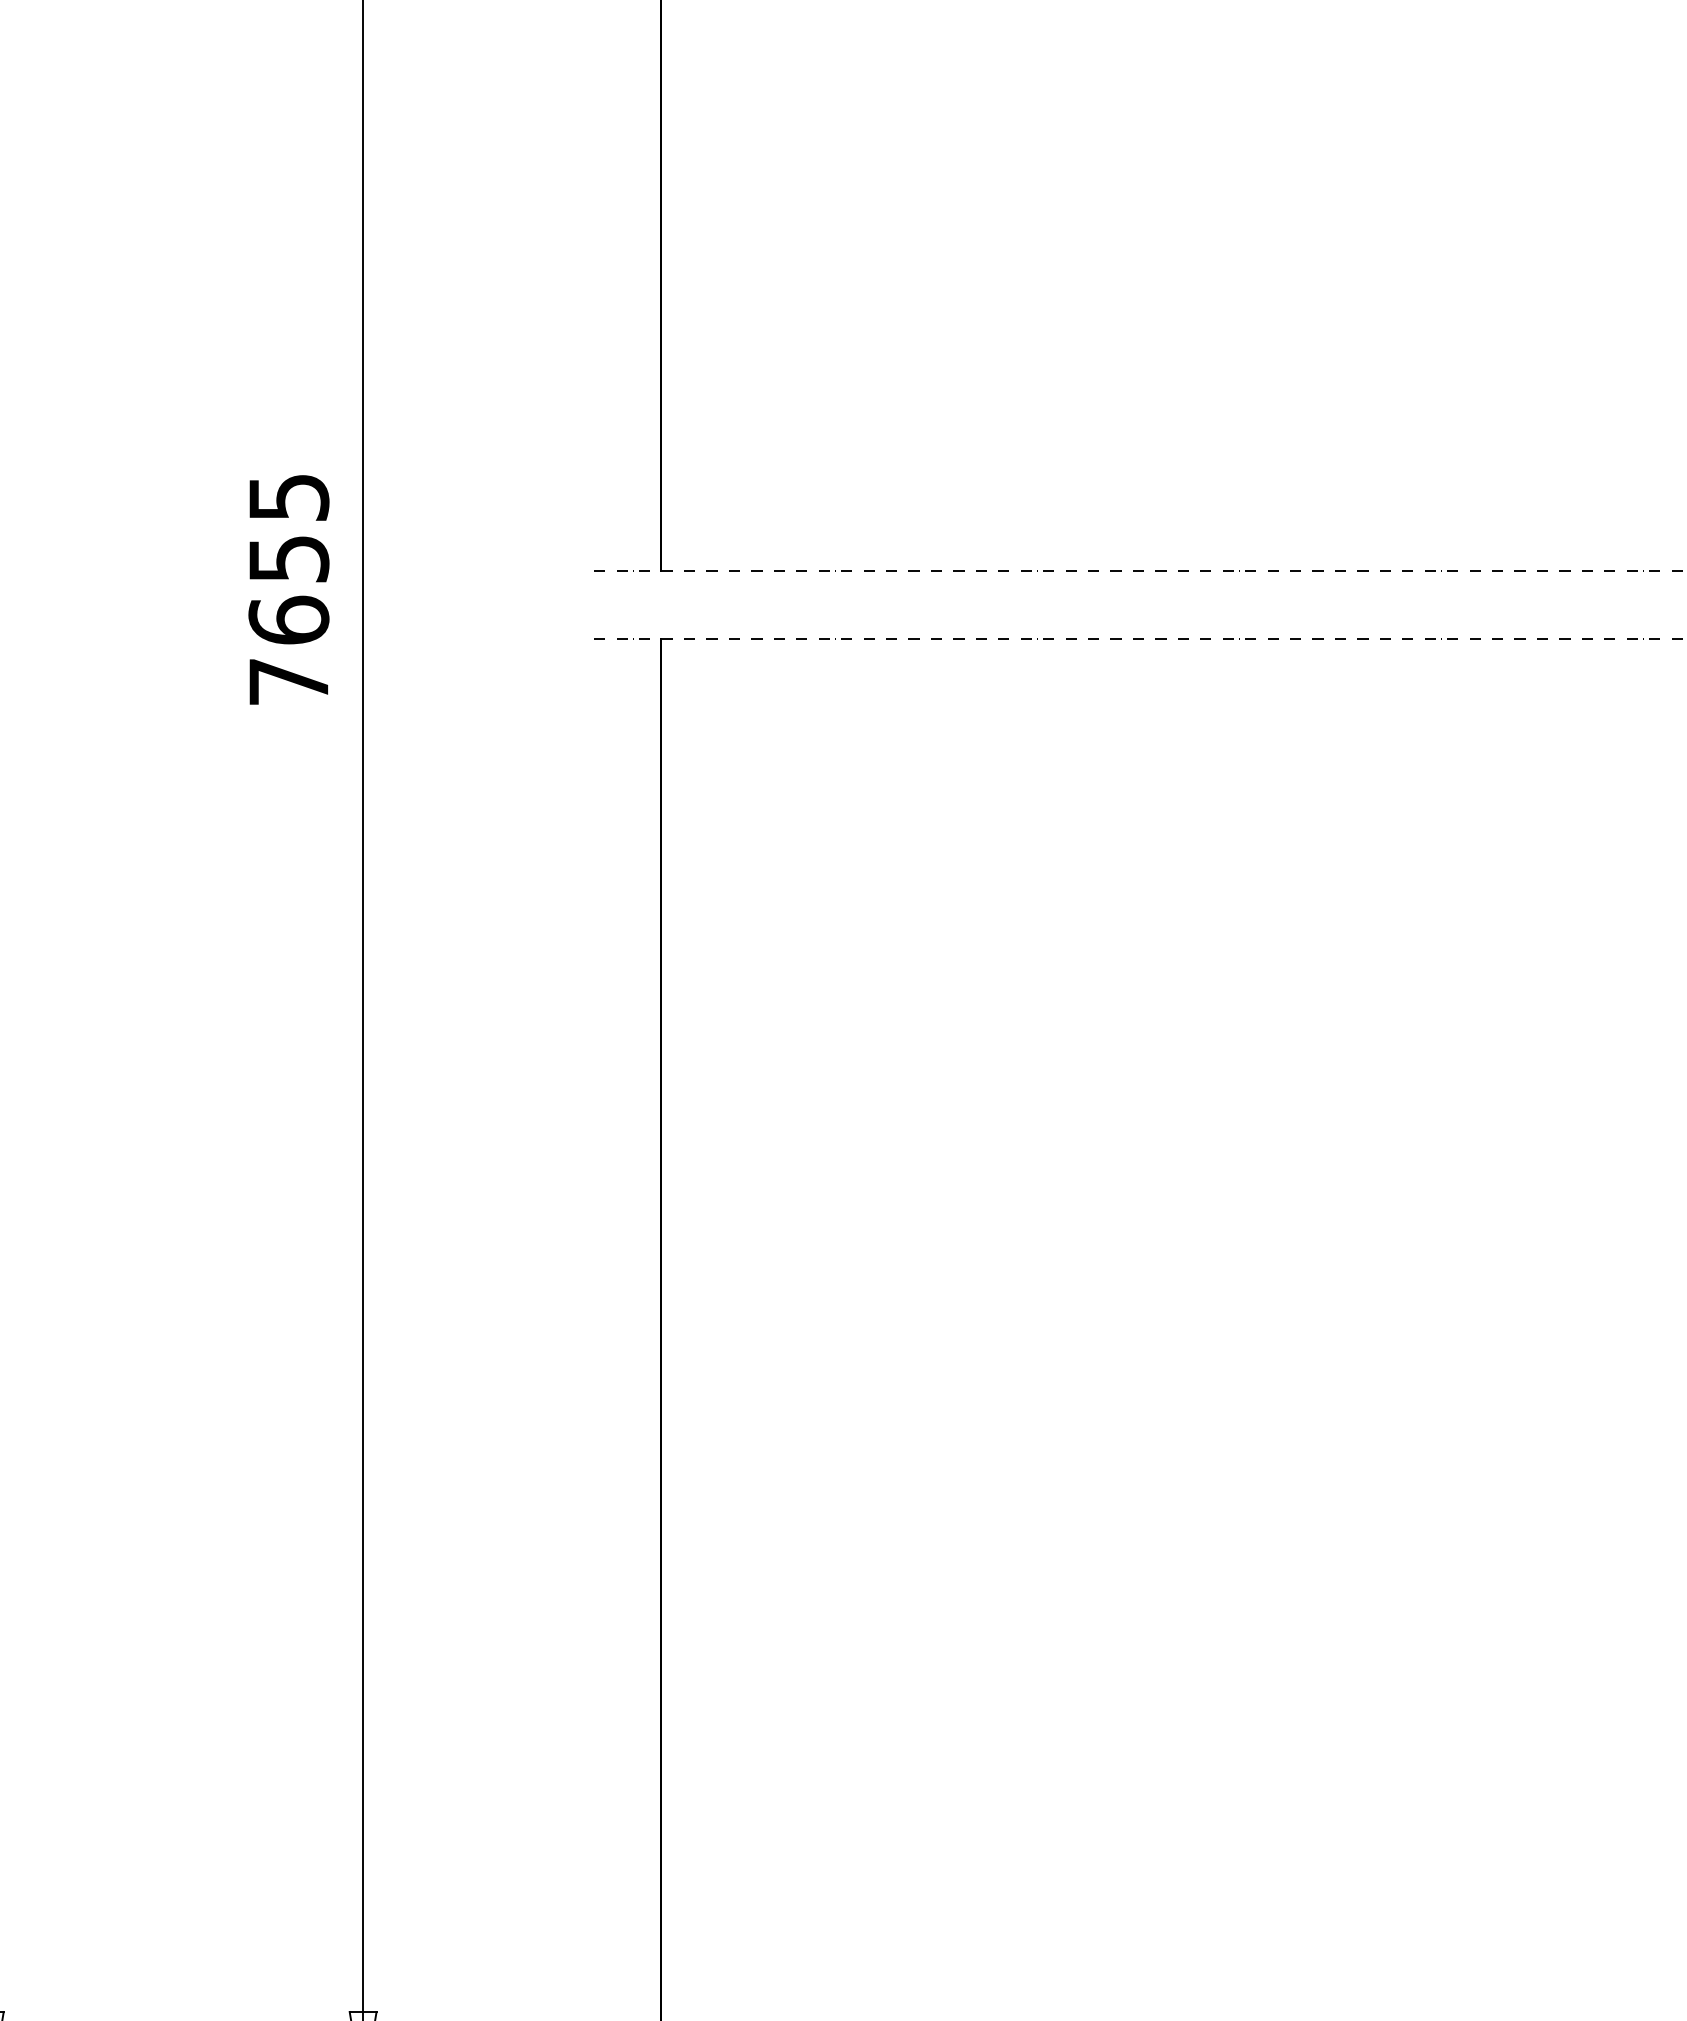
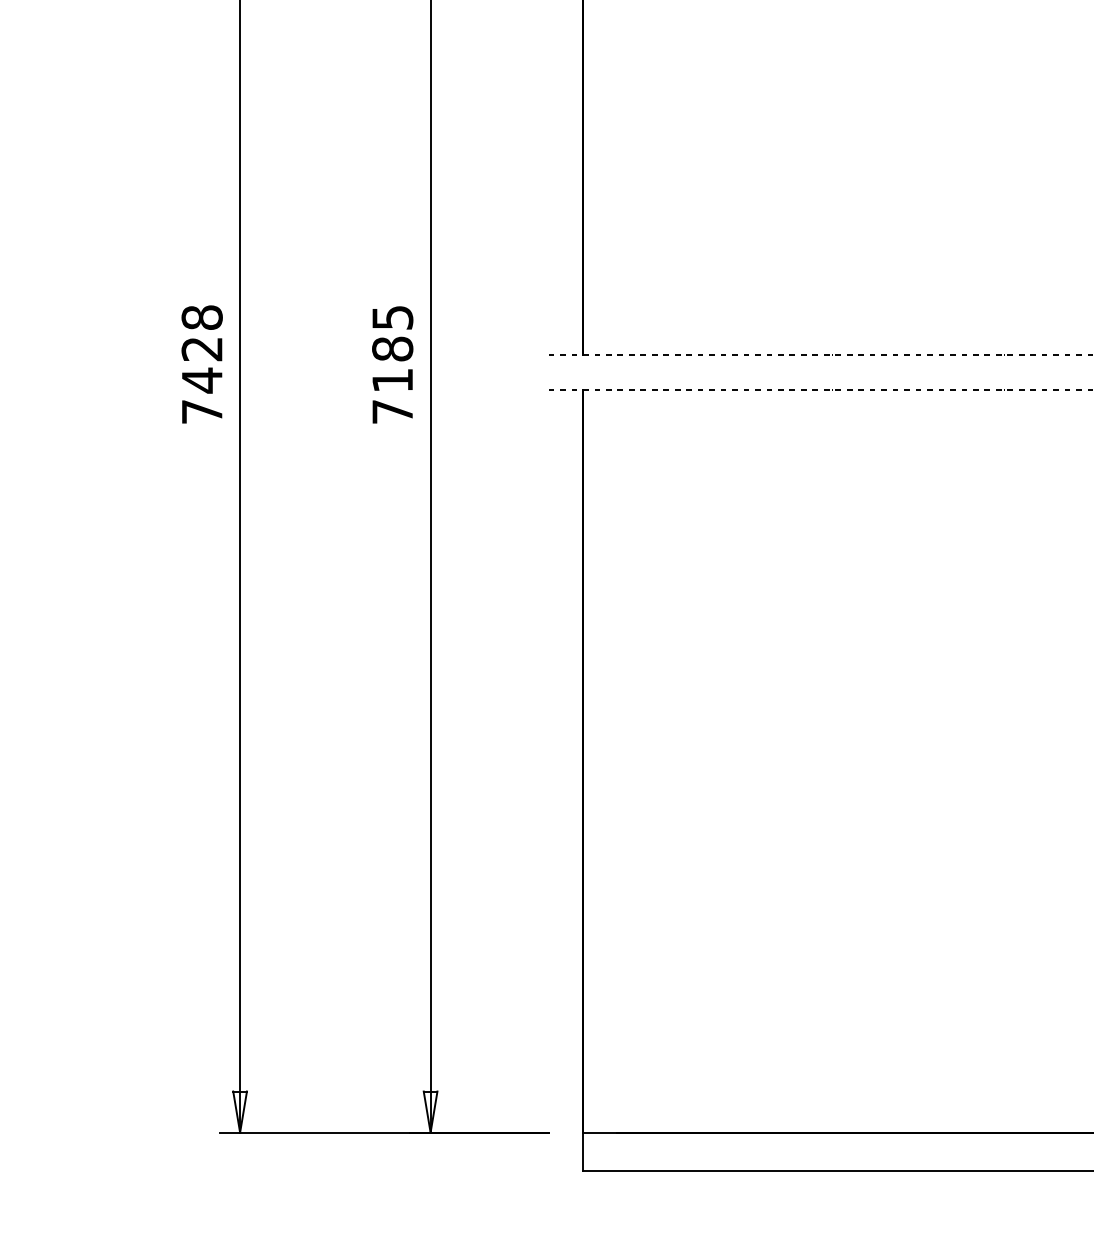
text: (288, 589) -> (392, 364), 7655 -> 7185

